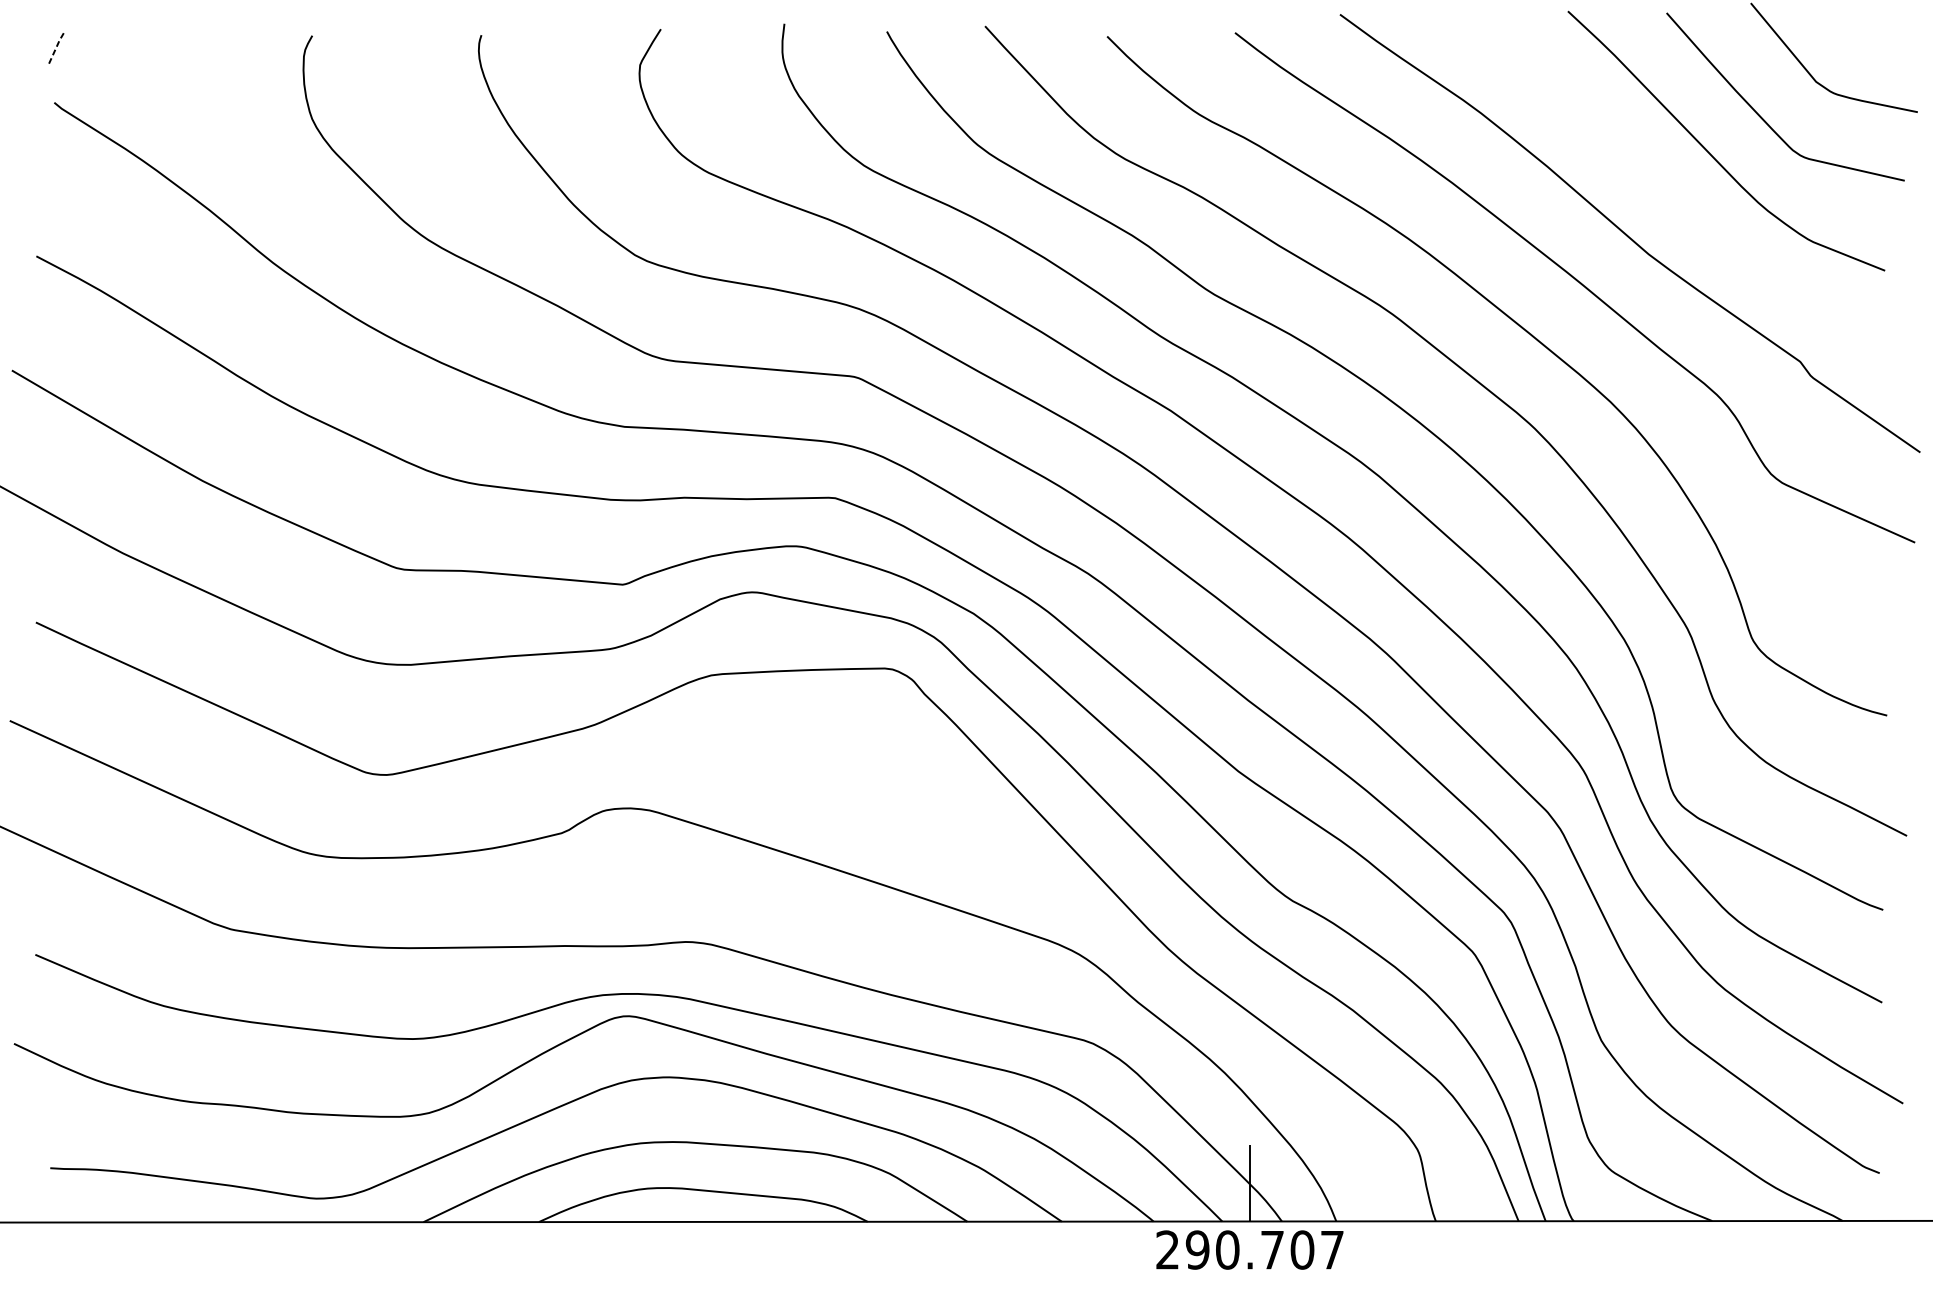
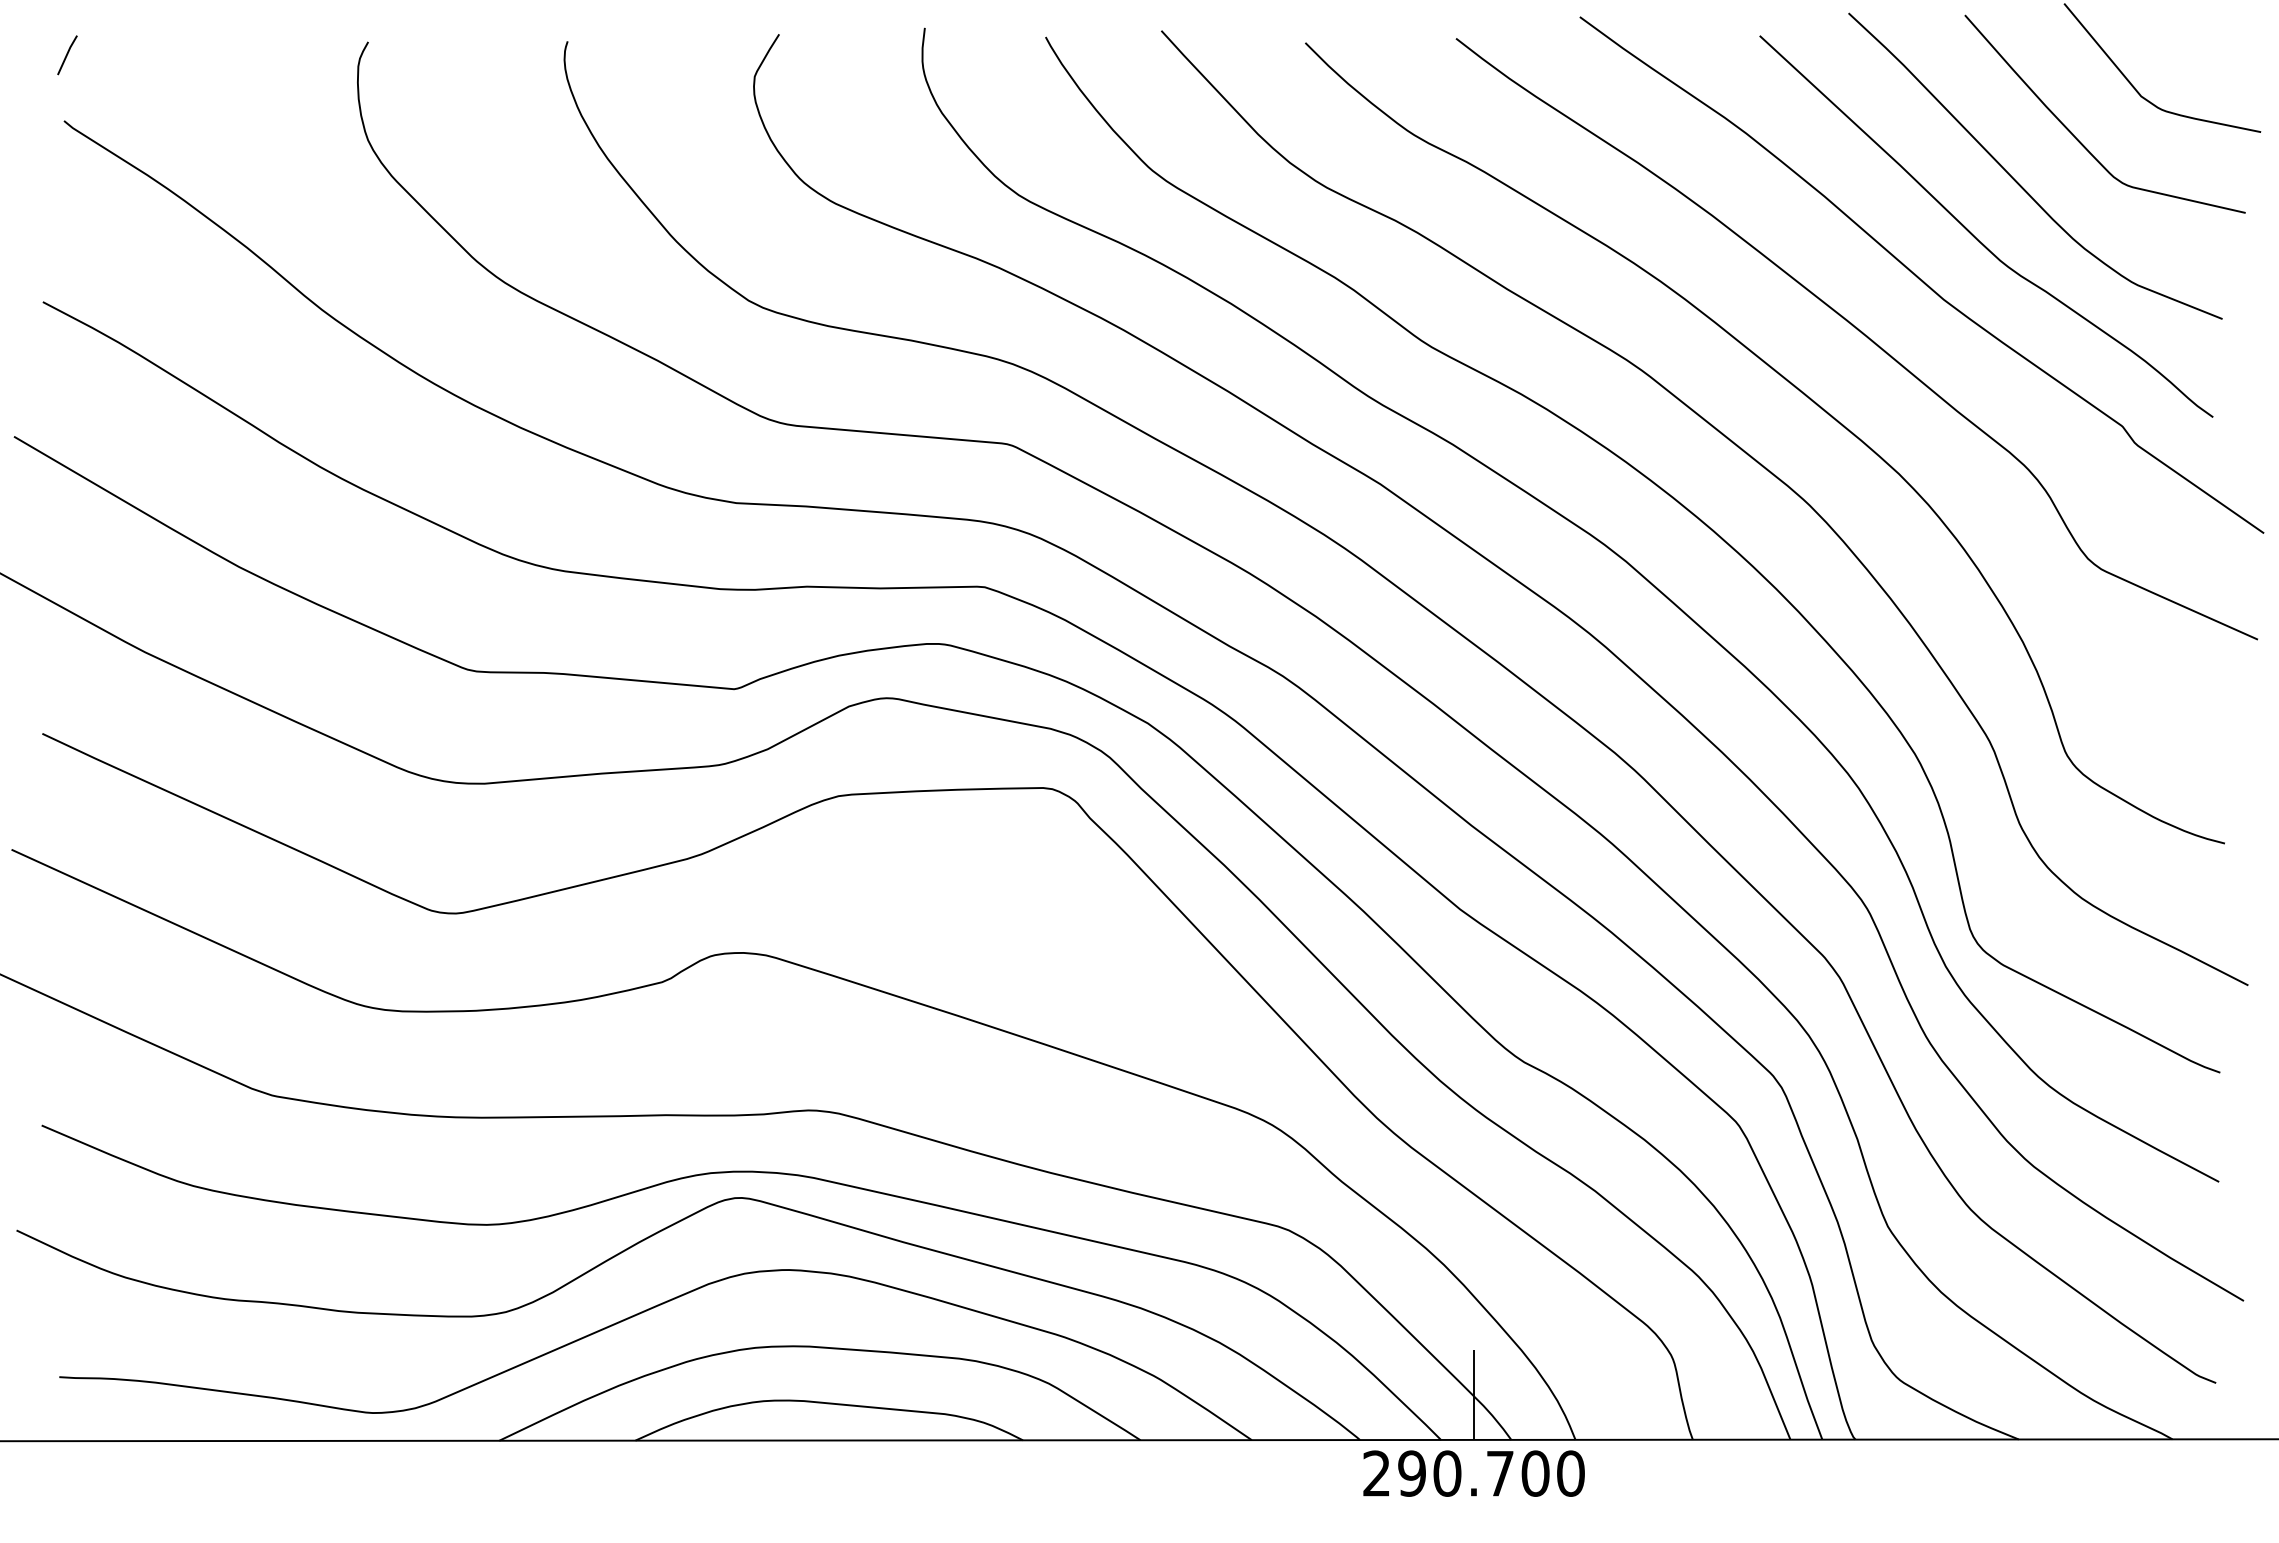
line: (57, 46) -> (67, 54), dashed -> solid
curve: (1675, 200) -> (1975, 236), added
text: (1332, 1249) -> (1570, 1473), 290.707 -> 290.700

